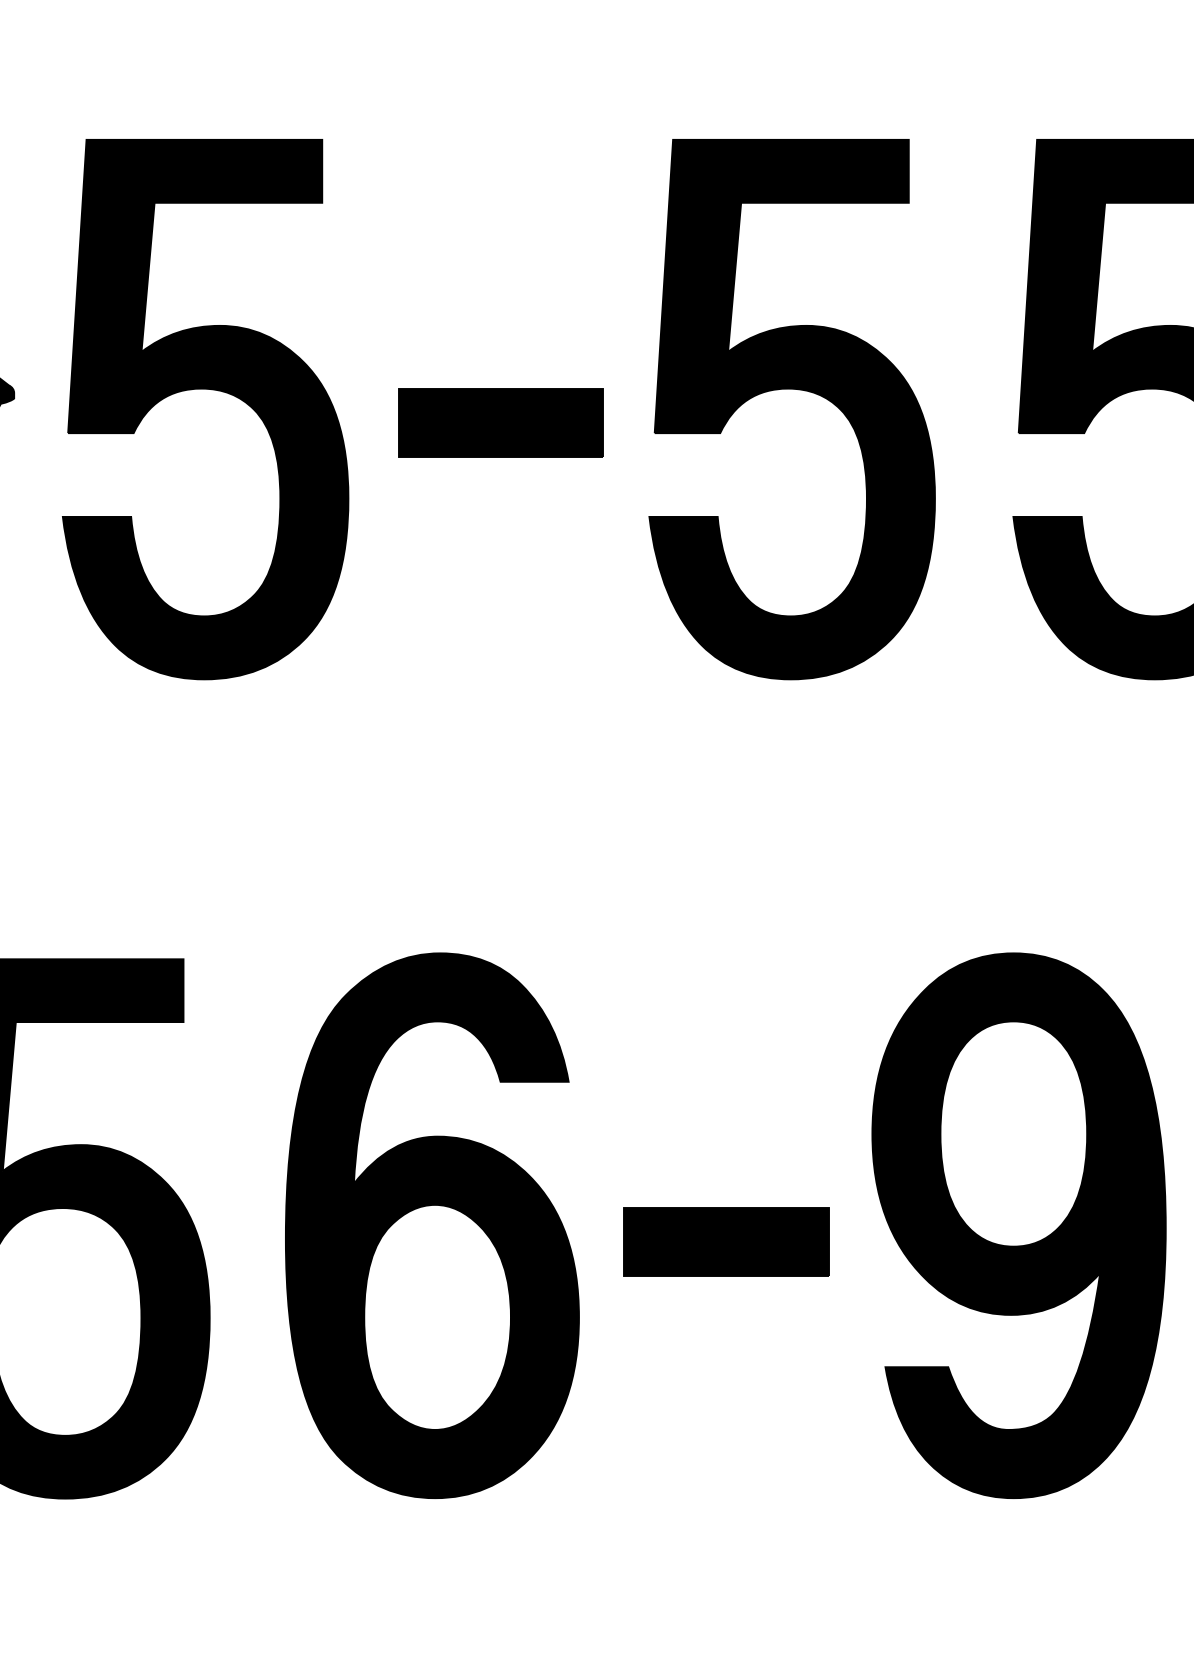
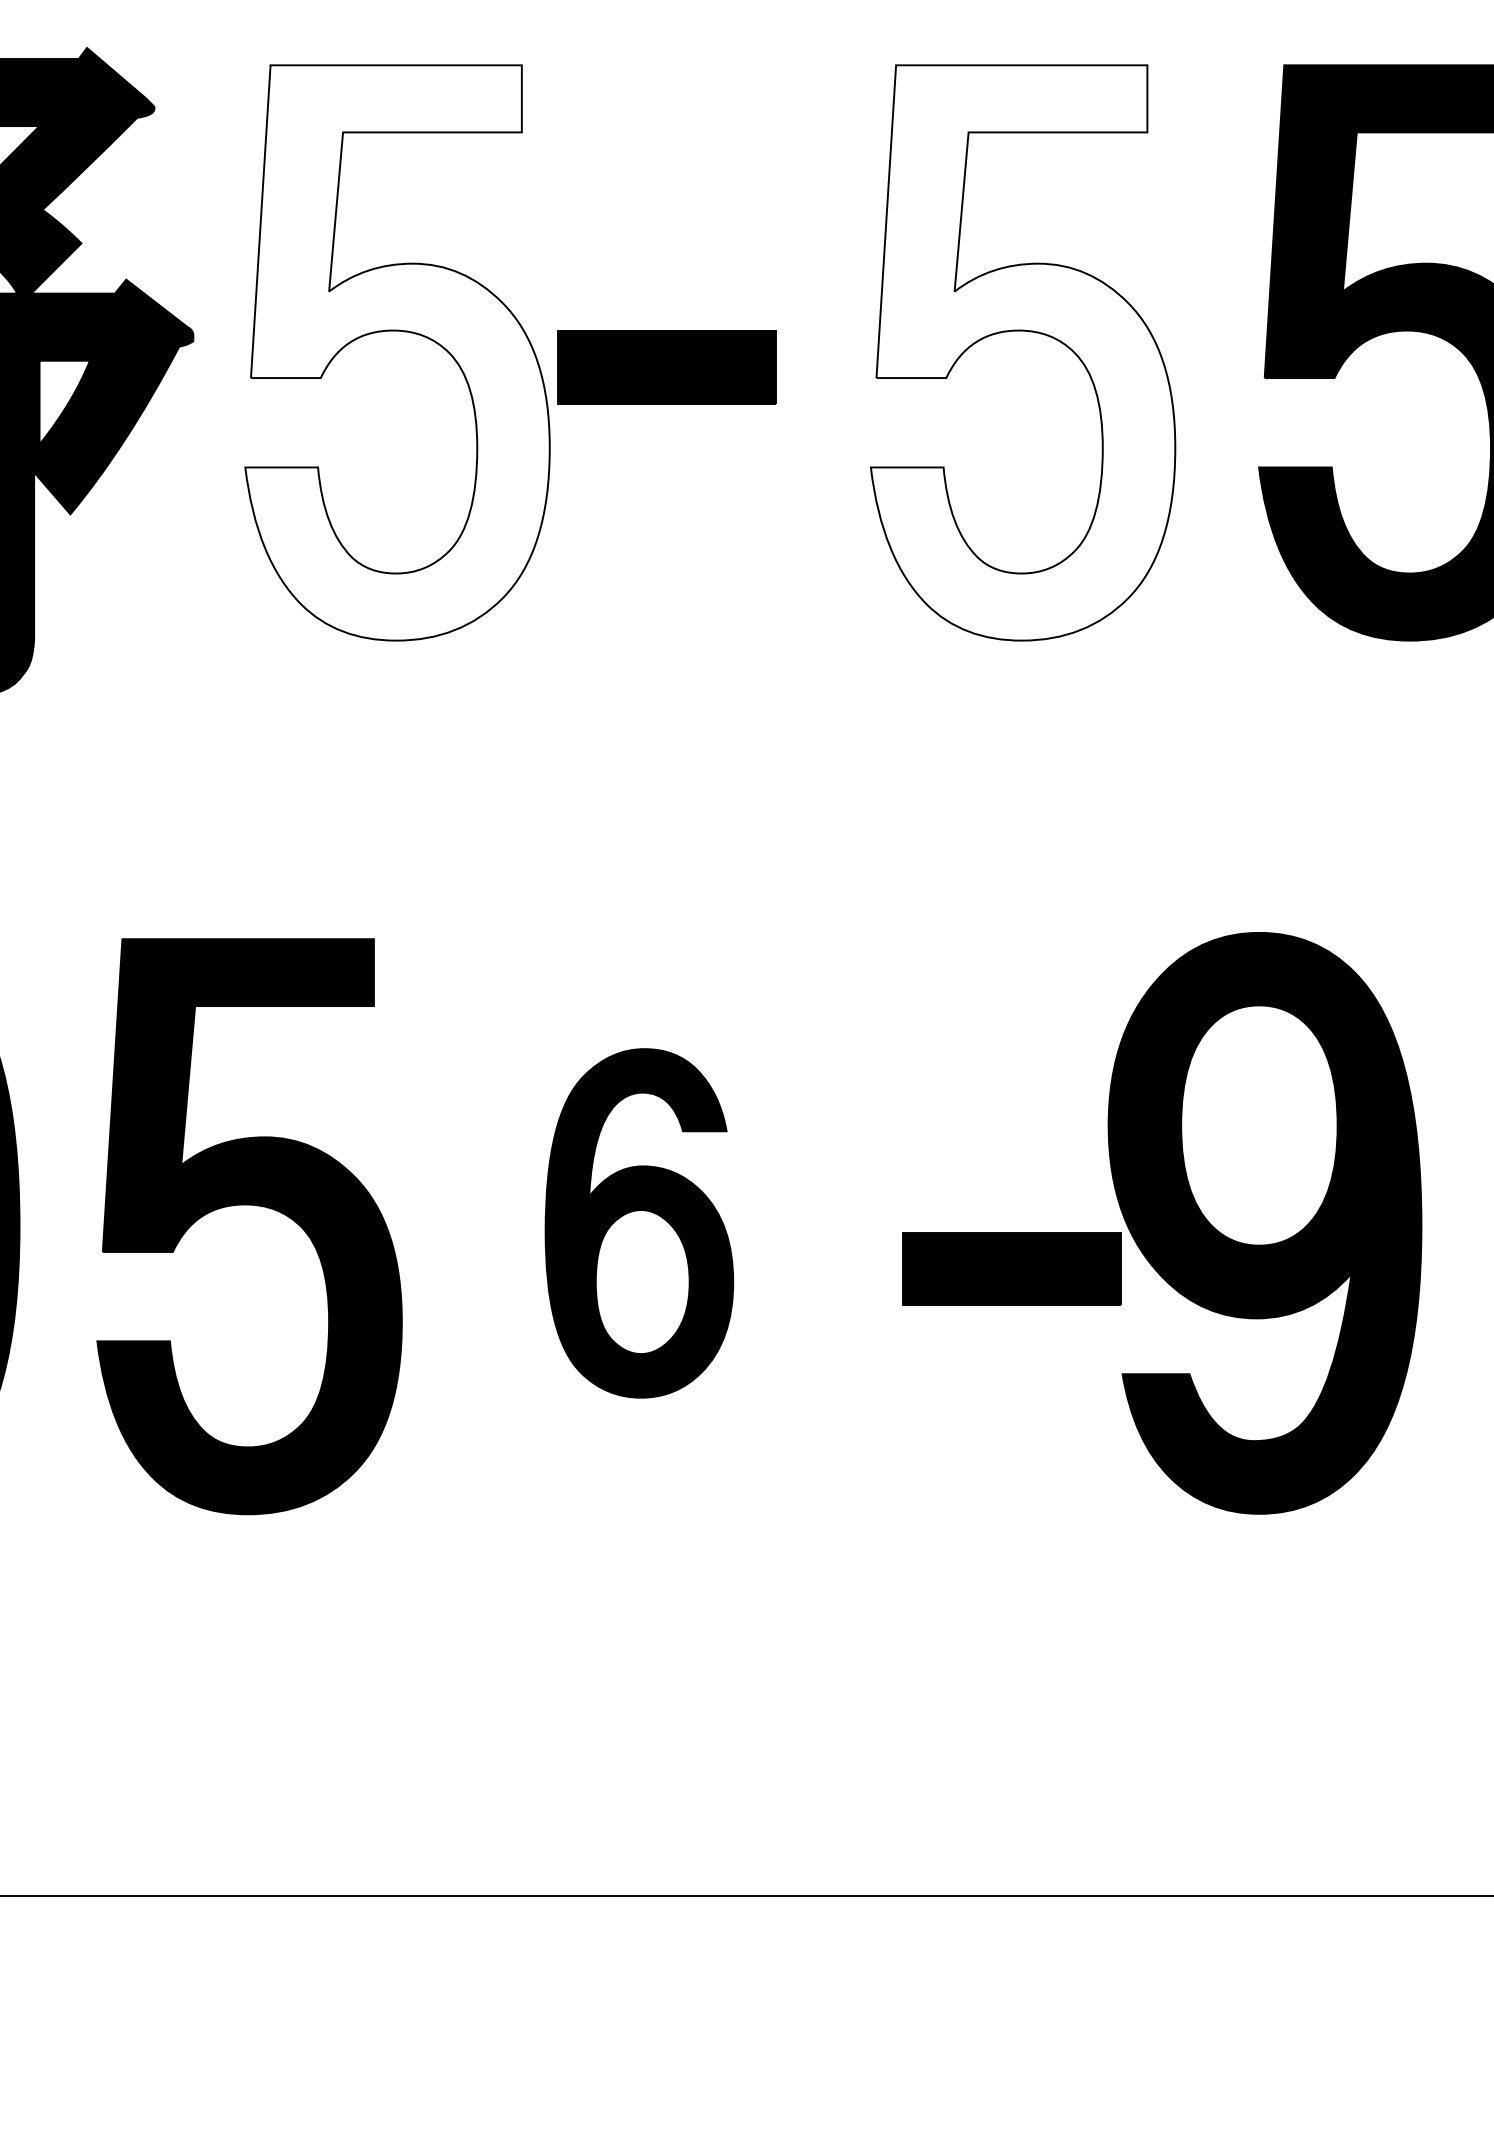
fill: (205, 409) -> (397, 352), removed
fill: (791, 409) -> (1022, 352), removed
part: (500, 423) -> (666, 367), moved
part: (432, 1225) -> (639, 1223), size x0.6
part: (726, 1241) -> (1011, 1268), moved

